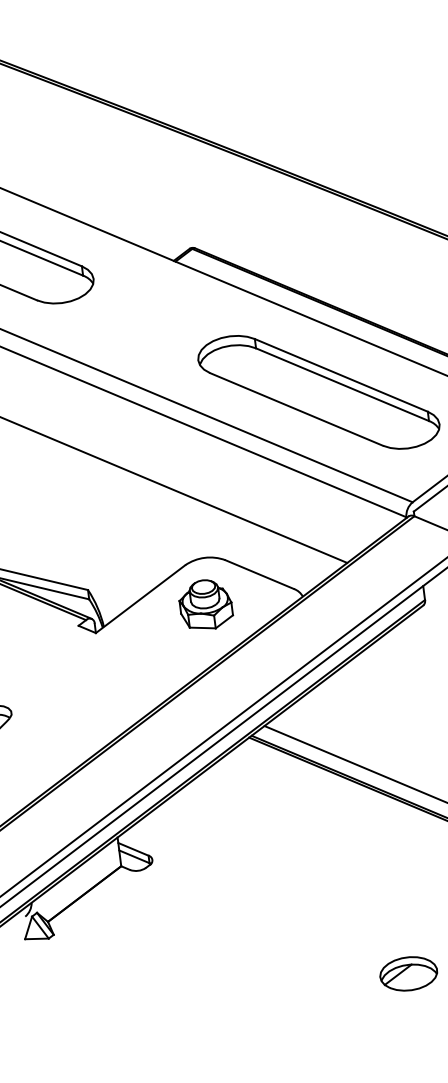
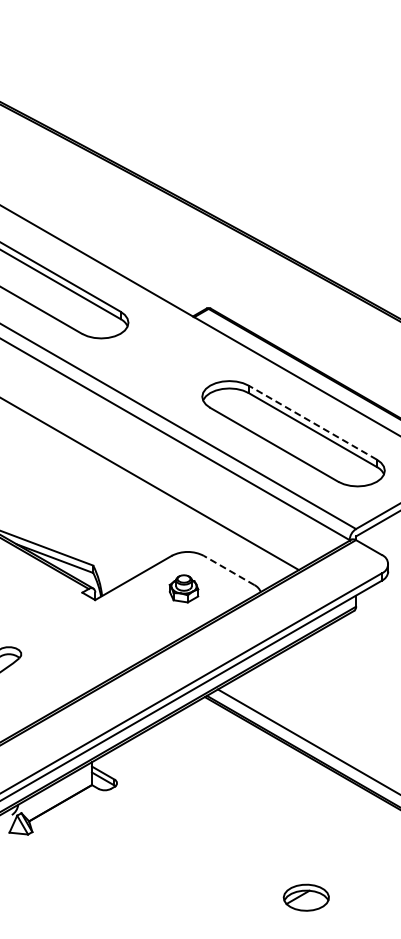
line: (340, 375) -> (312, 422), solid -> dashed
line: (258, 574) -> (228, 570), solid -> dashed
part: (205, 604) -> (183, 588), size x0.7

